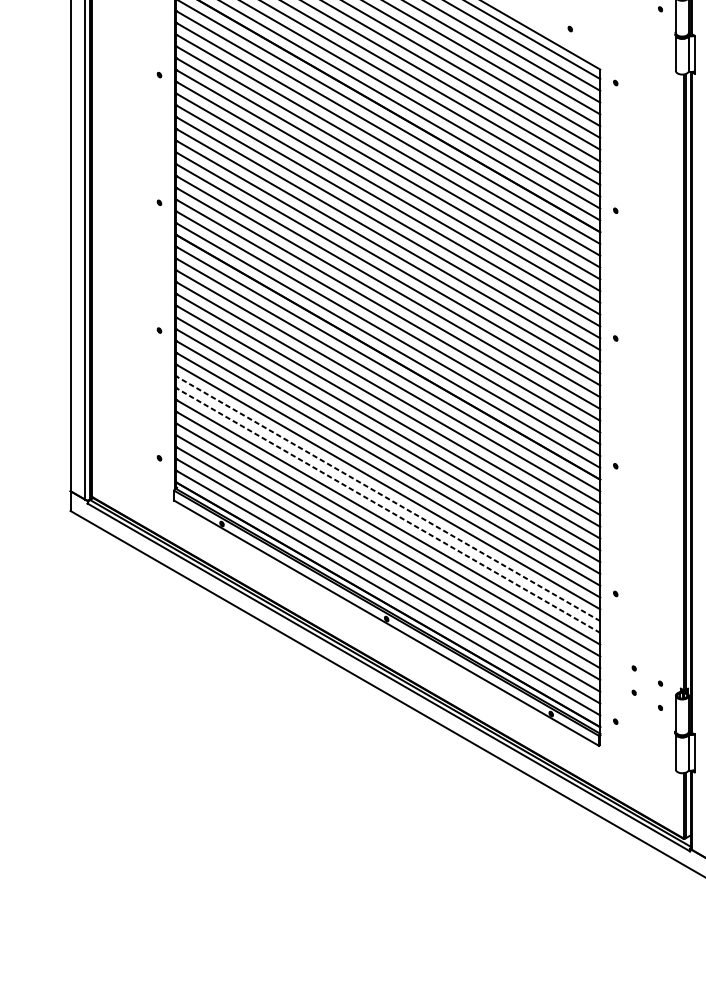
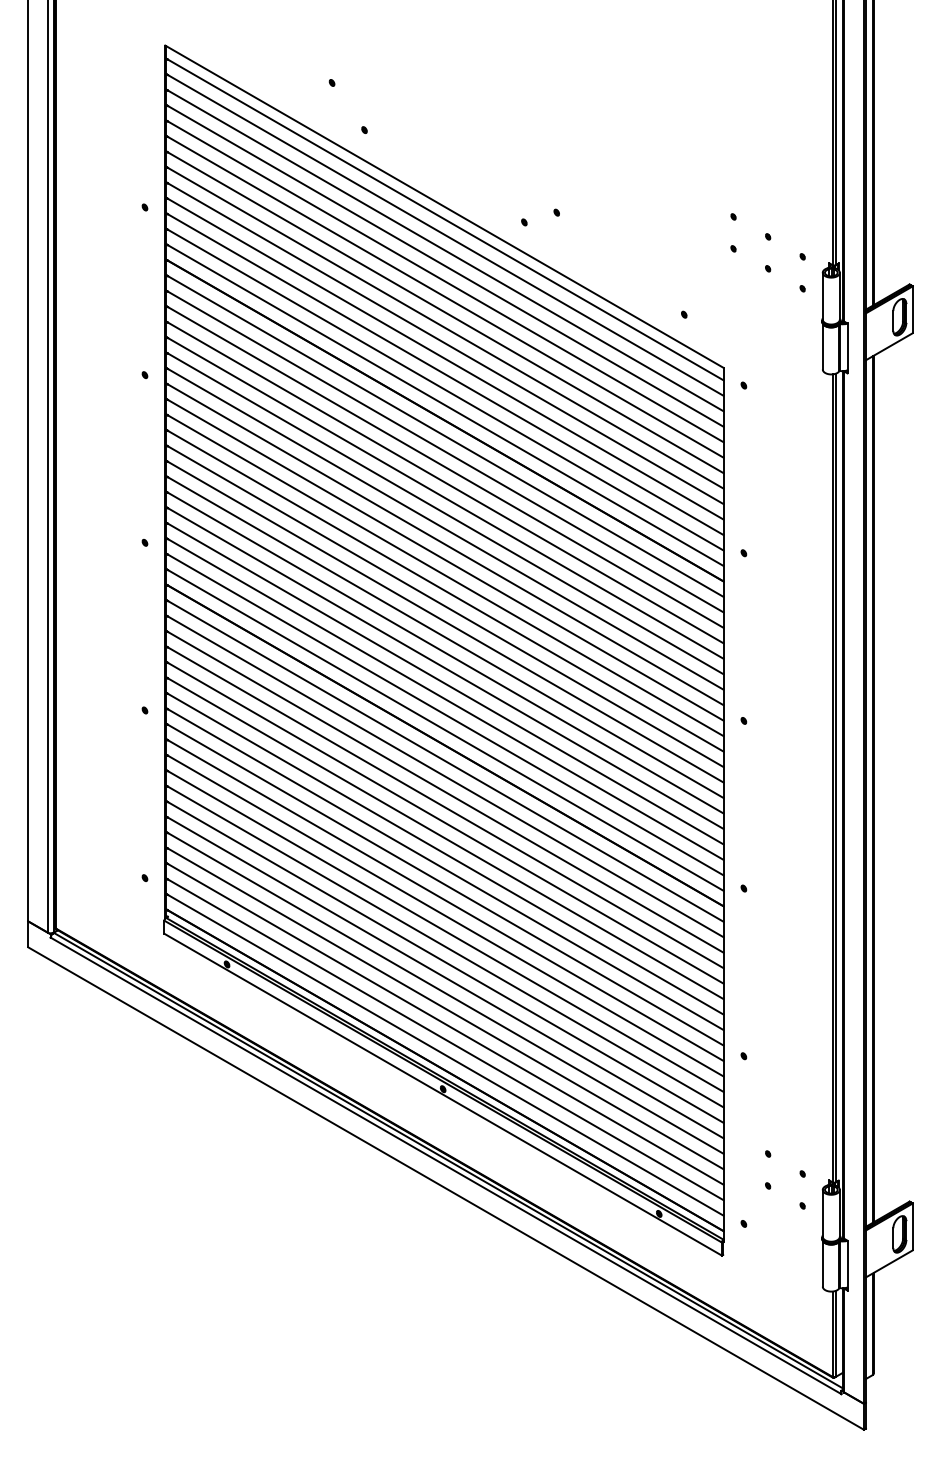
line: (387, 498) -> (444, 931), dashed -> solid
line: (387, 510) -> (444, 946), dashed -> solid

